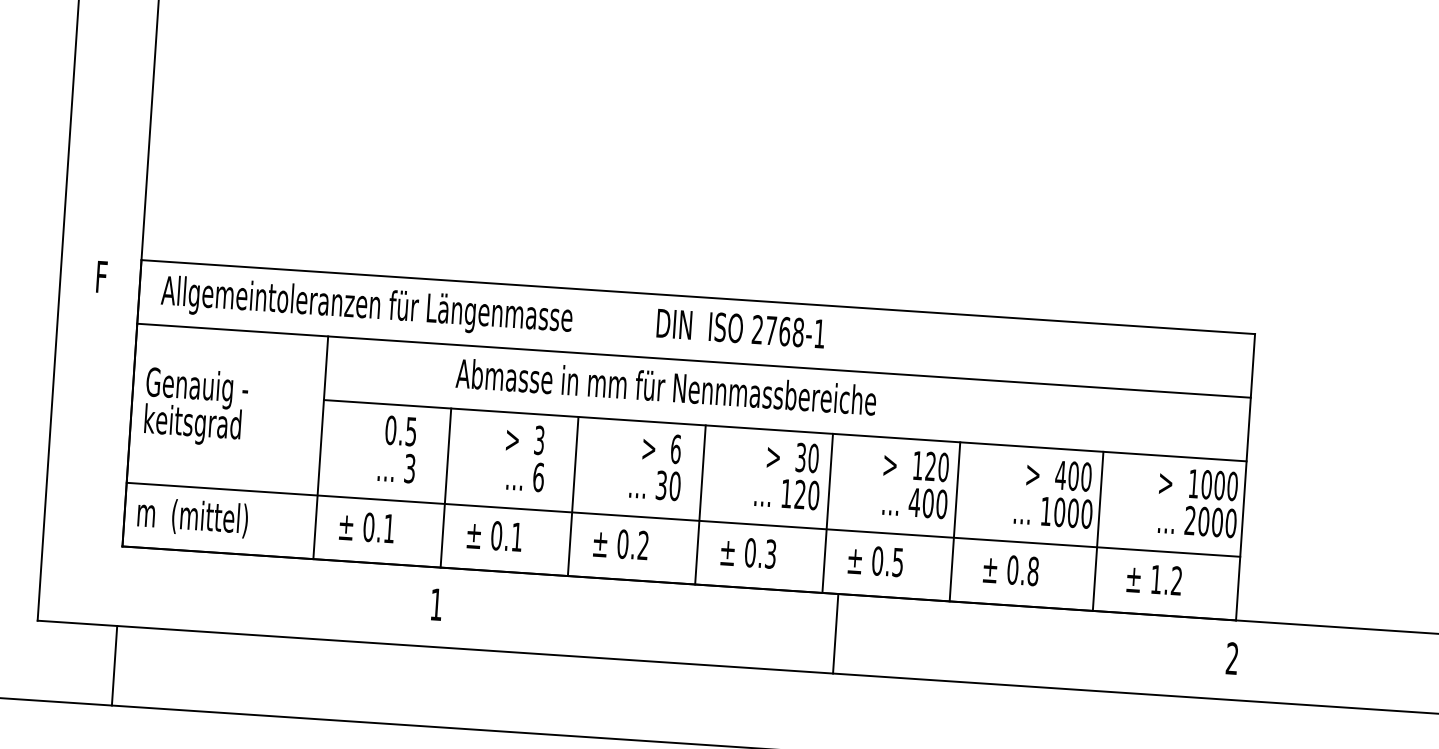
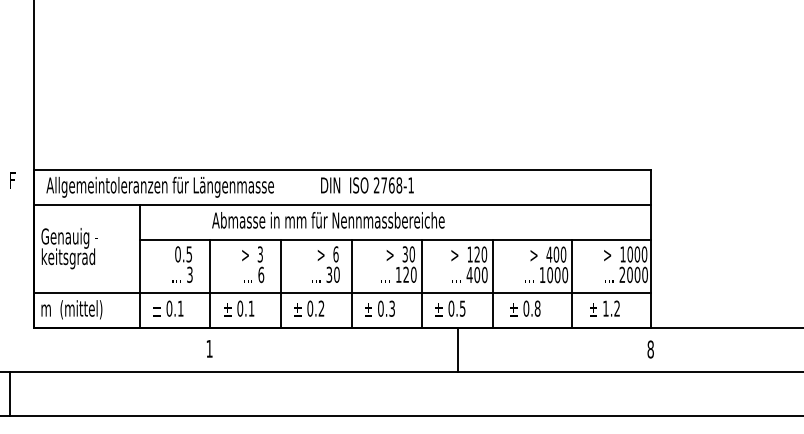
line: (834, 634) -> (457, 350), moved
text: (1231, 658) -> (650, 349), 2 -> 8
line: (115, 665) -> (10, 394), moved

